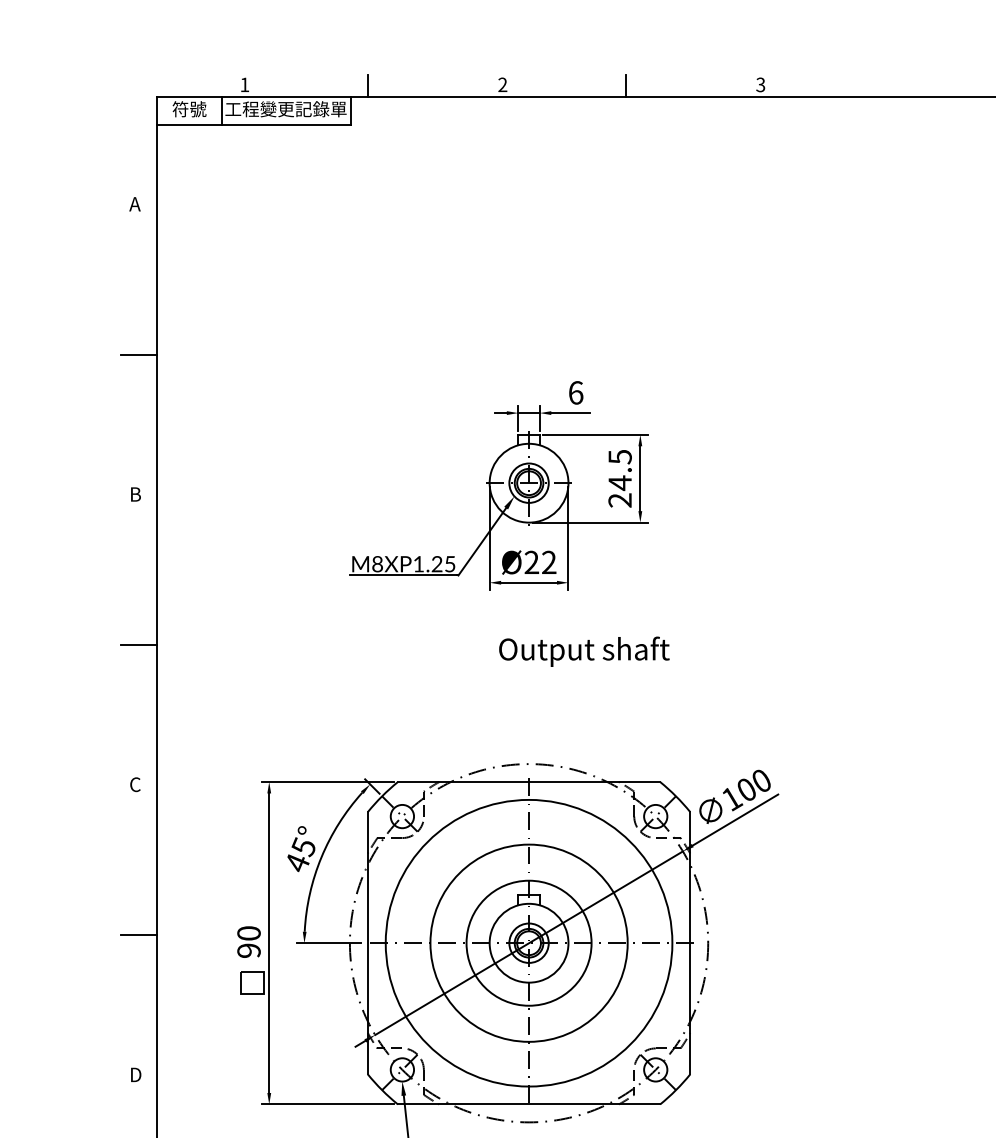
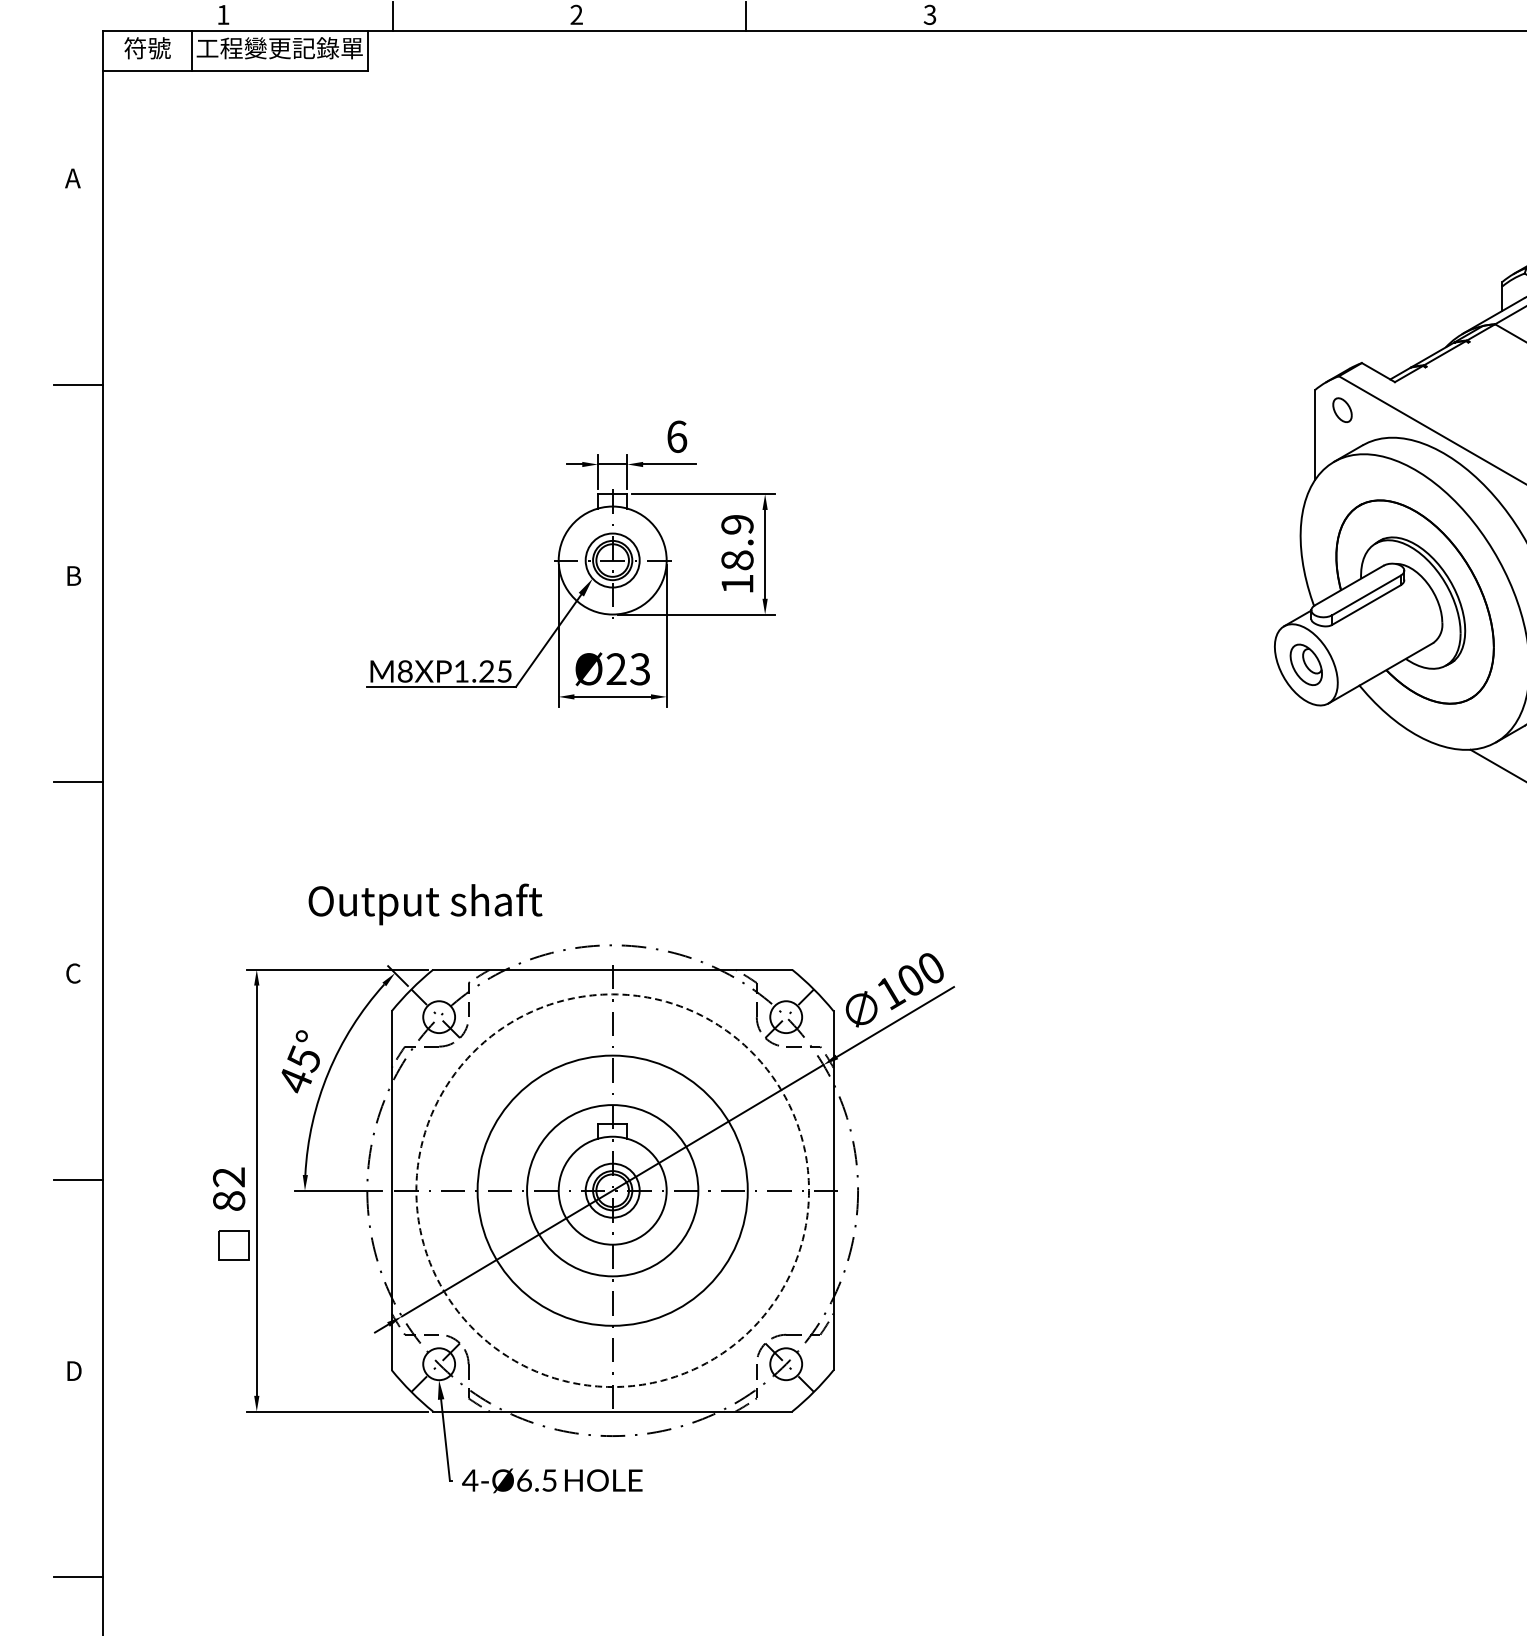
text: (620, 478) -> (737, 554), 24.5 -> 18.9
text: (549, 562) -> (640, 669), Ø22 -> Ø23
text: (584, 651) -> (425, 904), moved
text: (249, 941) -> (229, 1188), 90 -> 82
circle: (528, 943) -> (612, 1190), solid -> dashed

